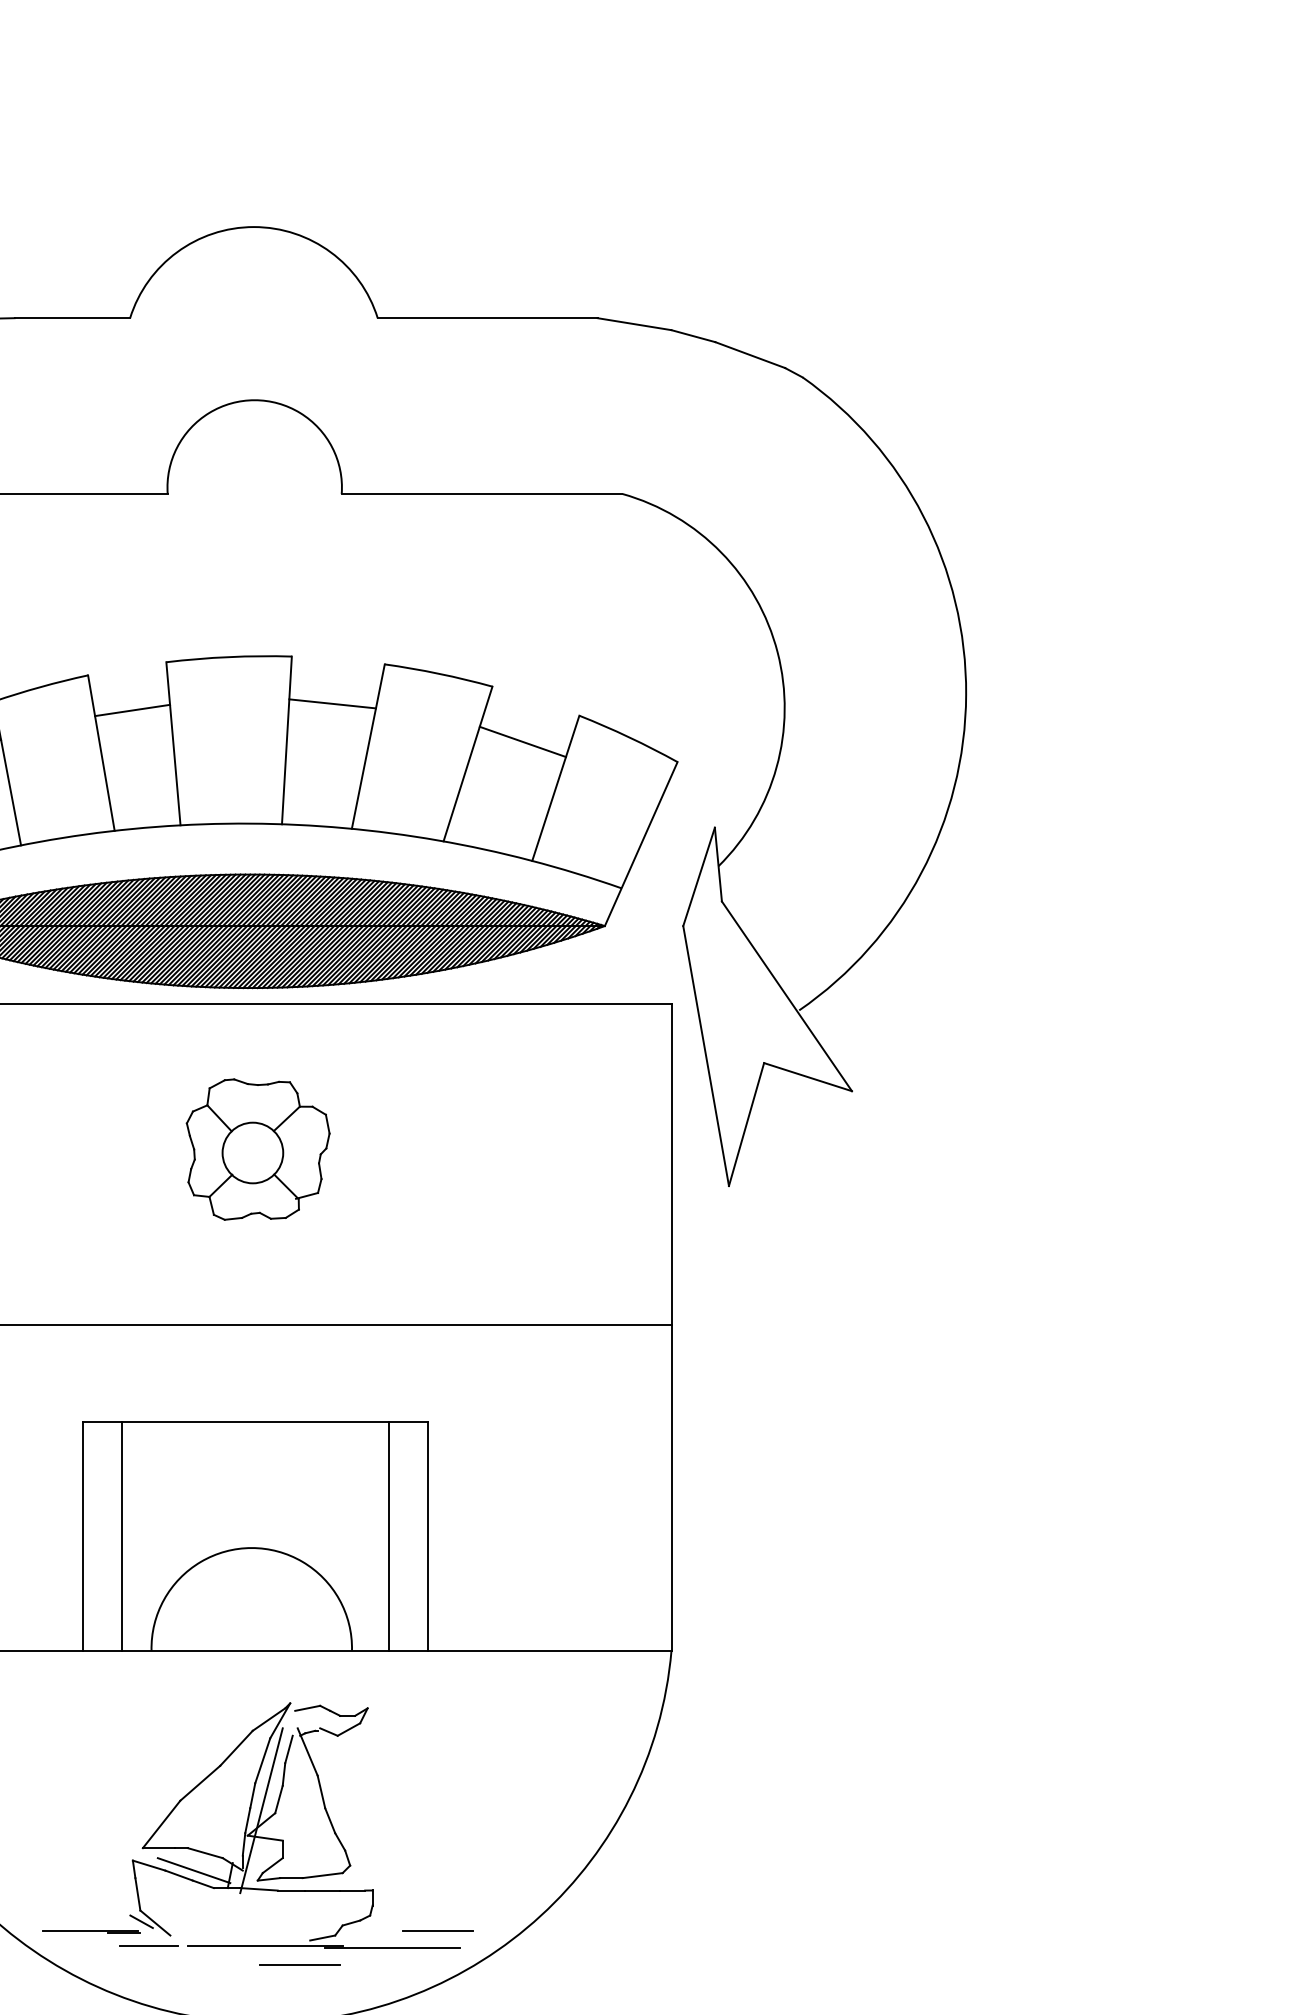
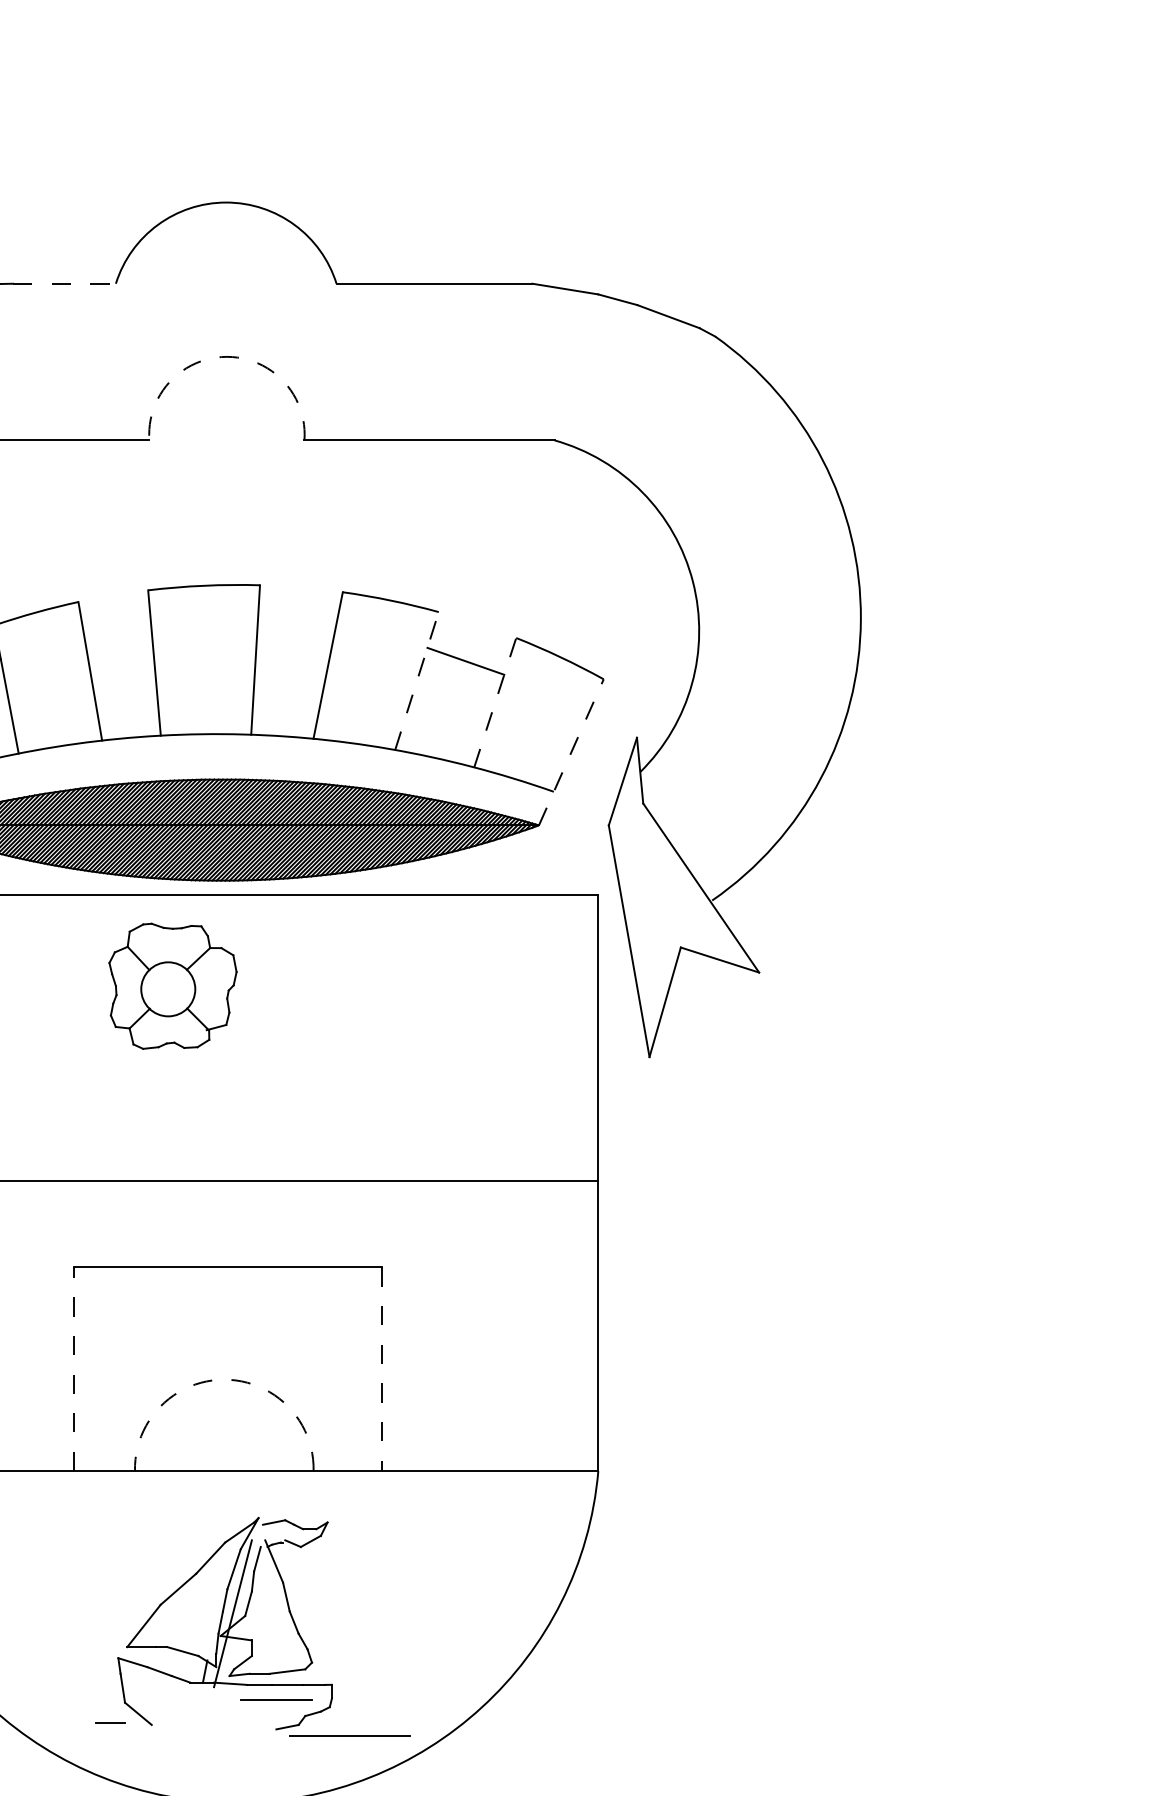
line: (72, 318) -> (64, 284), solid -> dashed
arc: (254, 400) -> (226, 357), solid -> dashed
line: (332, 703) -> (296, 627), removed
line: (132, 710) -> (118, 633), removed
line: (468, 763) -> (417, 680), solid -> dashed
line: (555, 787) -> (494, 701), solid -> dashed
line: (641, 844) -> (571, 752), solid -> dashed
part: (257, 1149) -> (172, 986), moved
line: (82, 1535) -> (73, 1368), solid -> dashed
line: (121, 1536) -> (108, 1369), removed
line: (389, 1536) -> (347, 1369), removed
line: (428, 1536) -> (381, 1369), solid -> dashed
arc: (251, 1548) -> (224, 1380), solid -> dashed
line: (193, 1870) -> (172, 1667), removed
line: (141, 1921) -> (126, 1712), removed
line: (90, 1930) -> (80, 1720), removed
line: (437, 1930) -> (389, 1720), removed
line: (148, 1945) -> (132, 1733), removed
line: (264, 1945) -> (235, 1733), removed
line: (299, 1964) -> (275, 1699), moved

